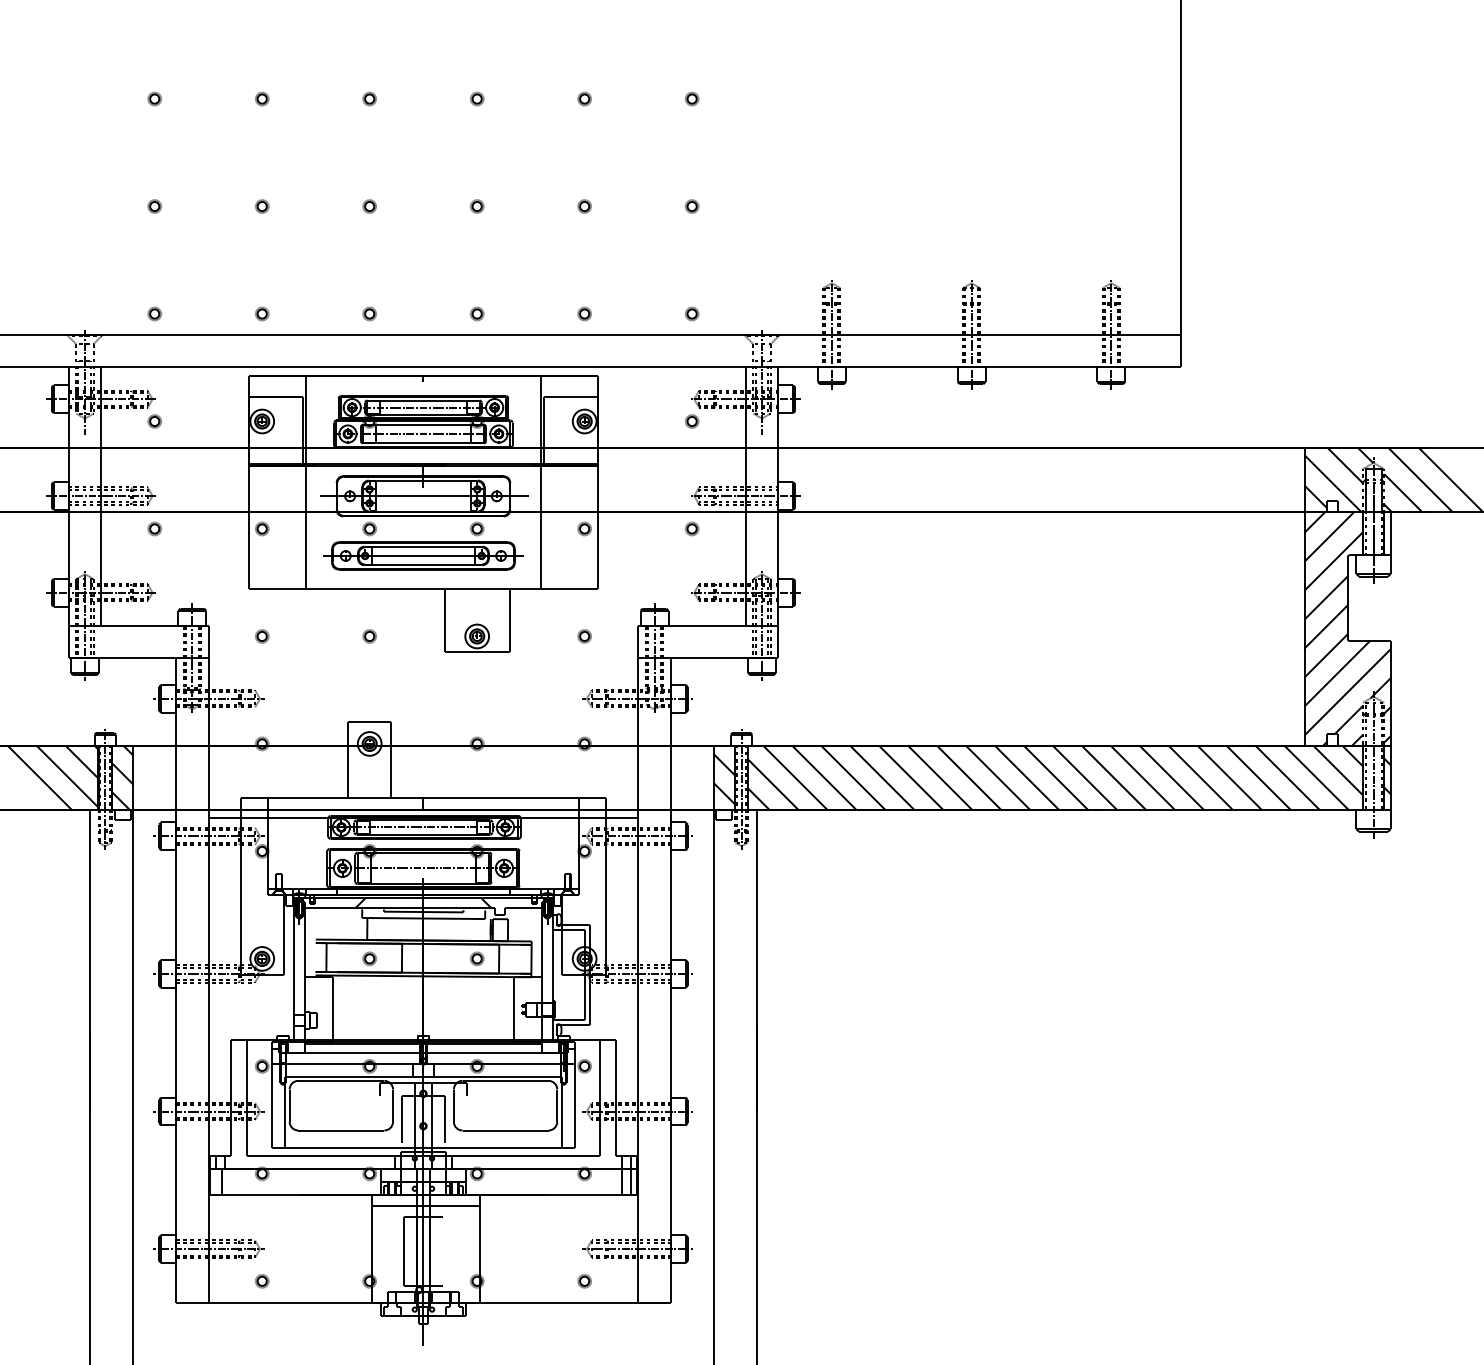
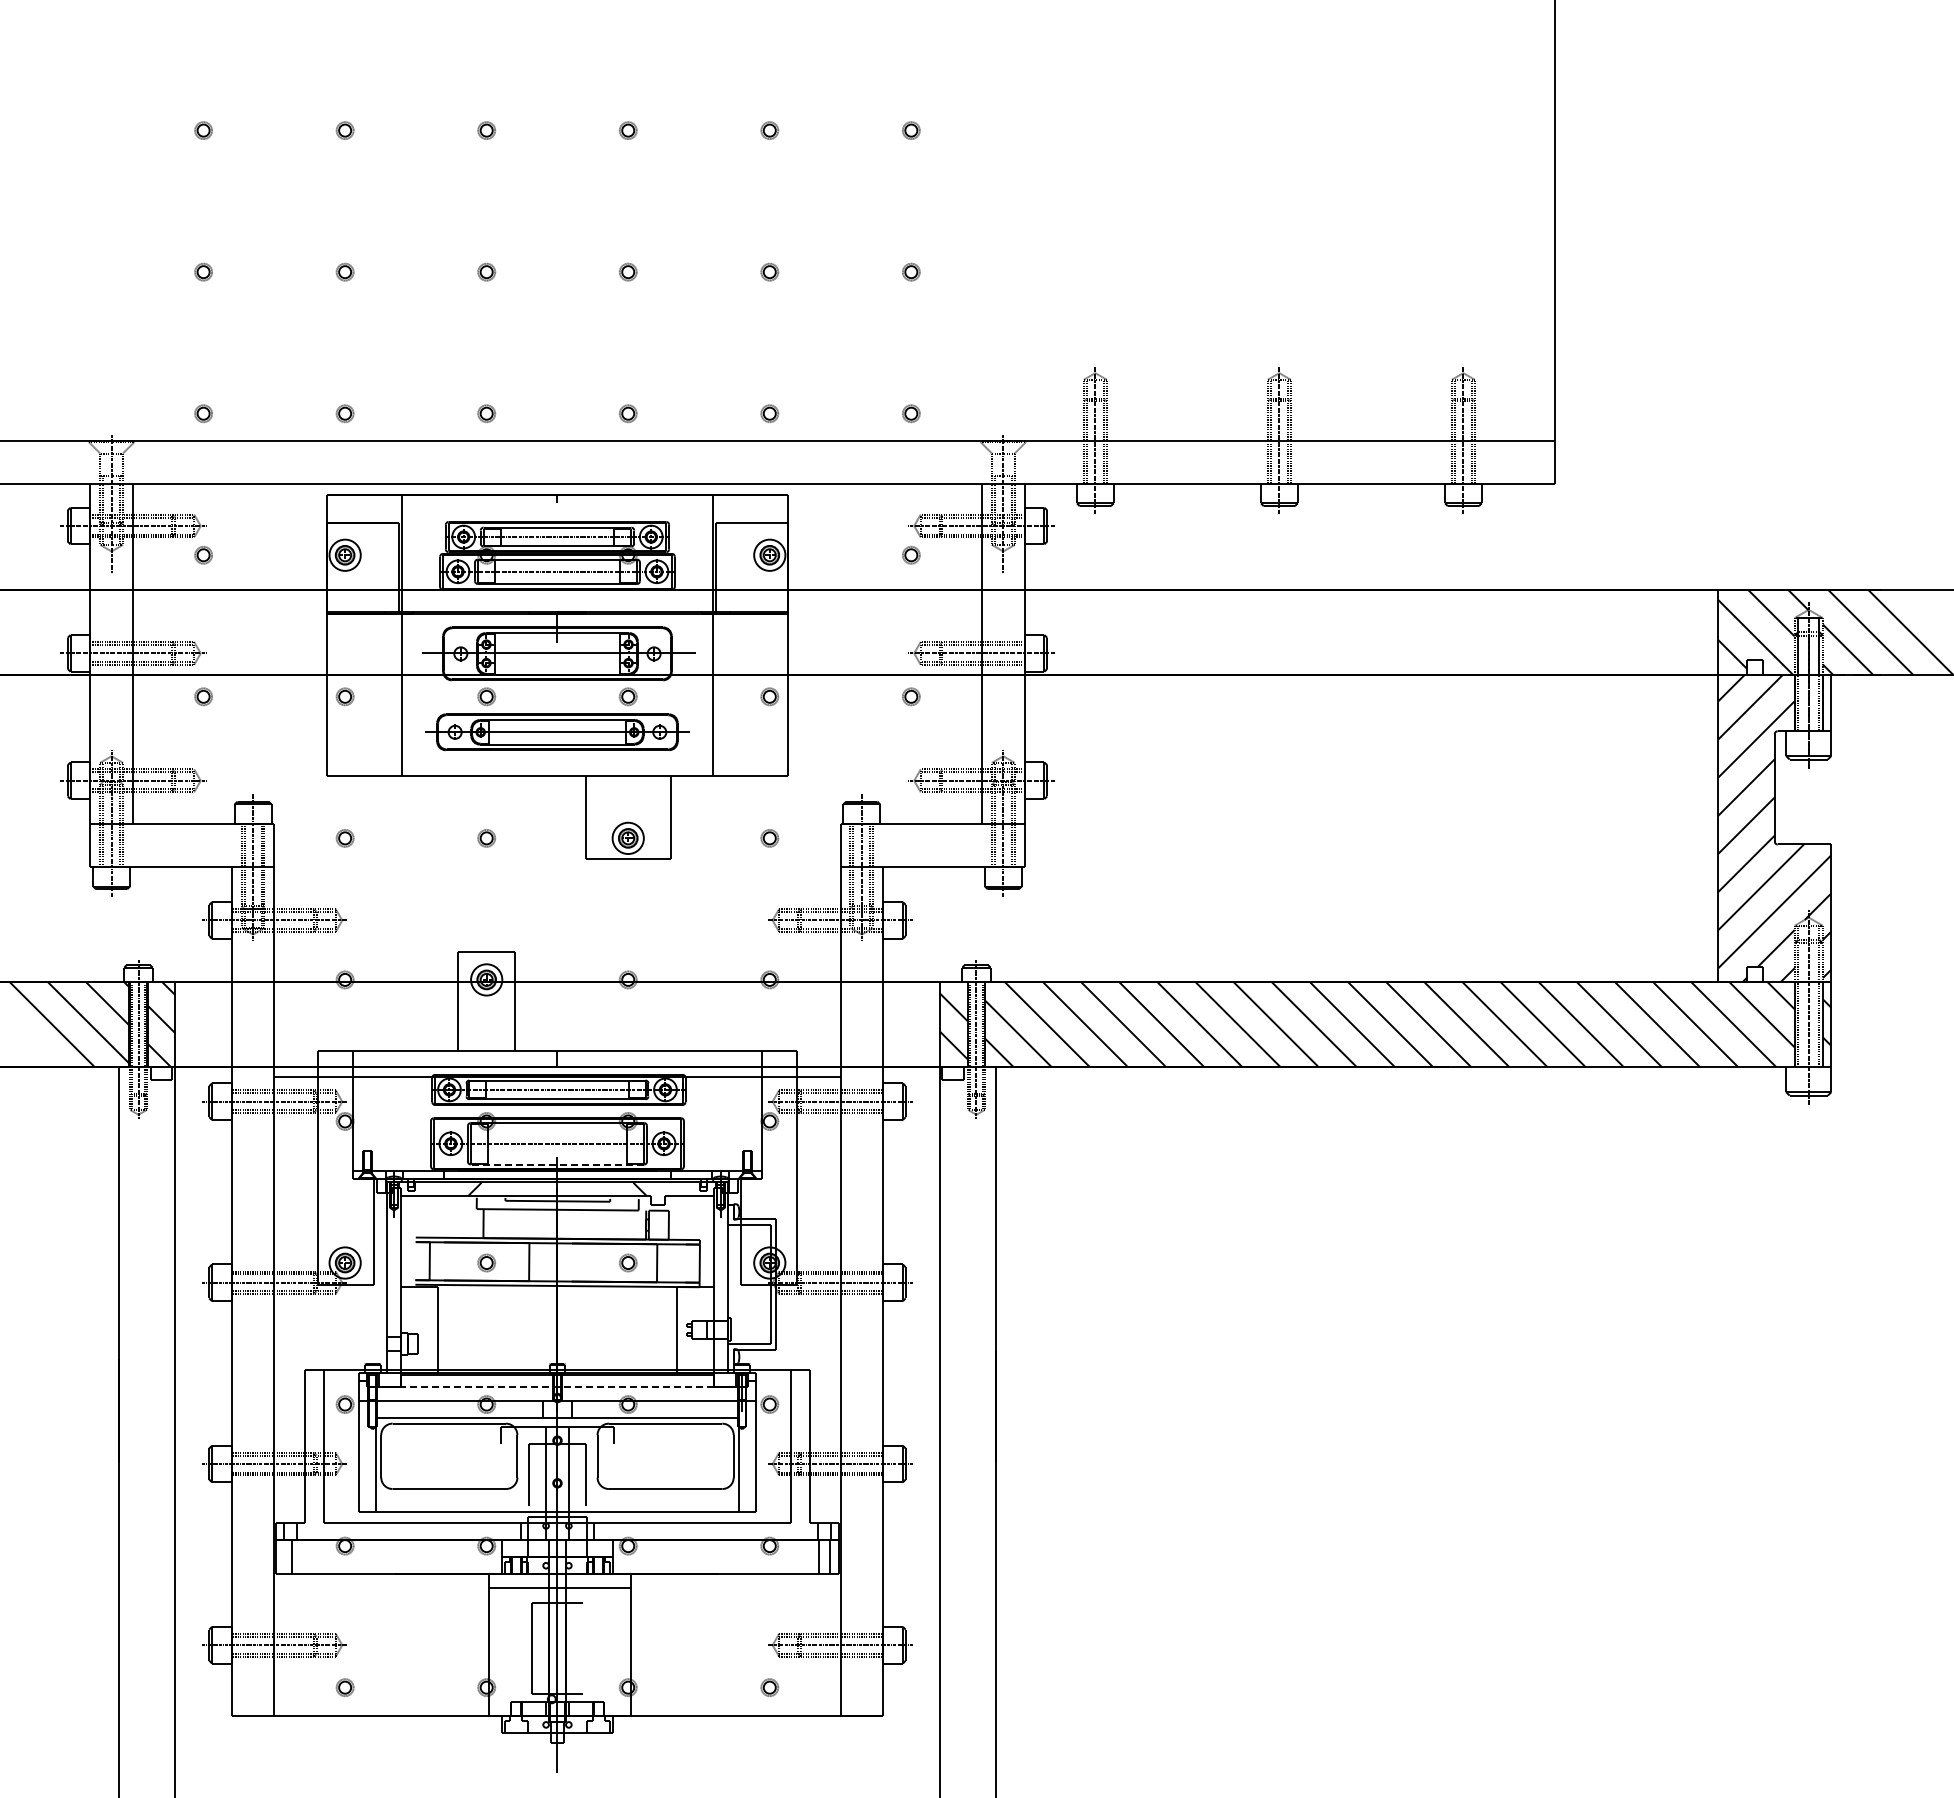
line: (423, 884) -> (557, 1164), solid -> dashed
line: (422, 1052) -> (556, 1386), solid -> dashed

